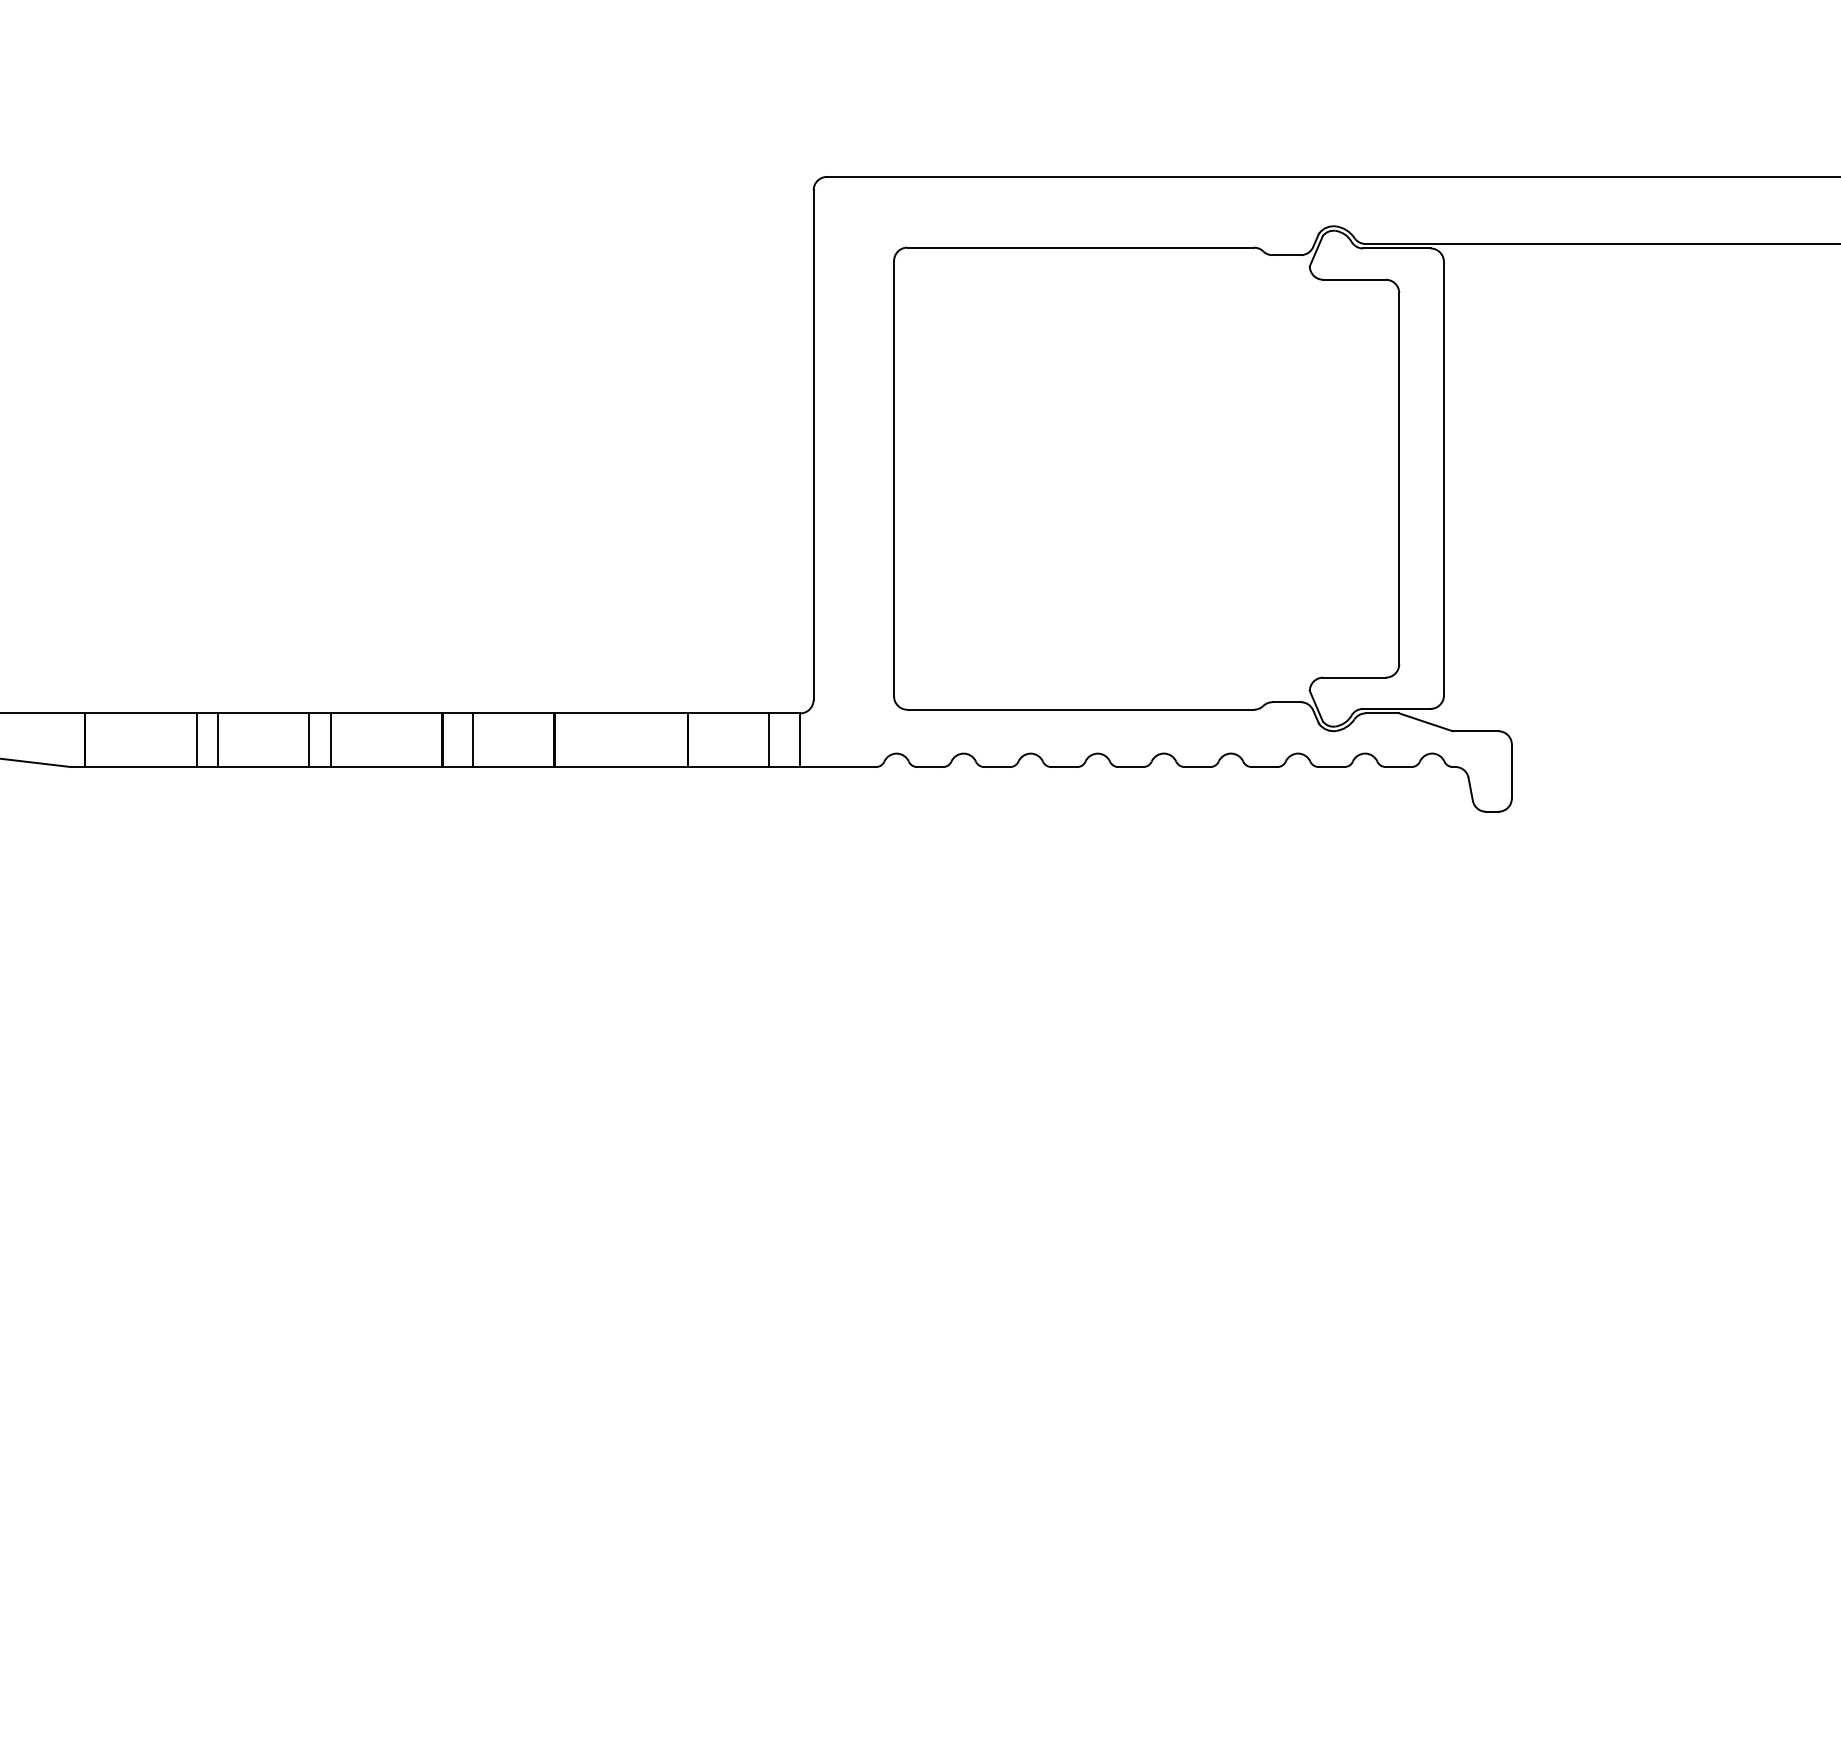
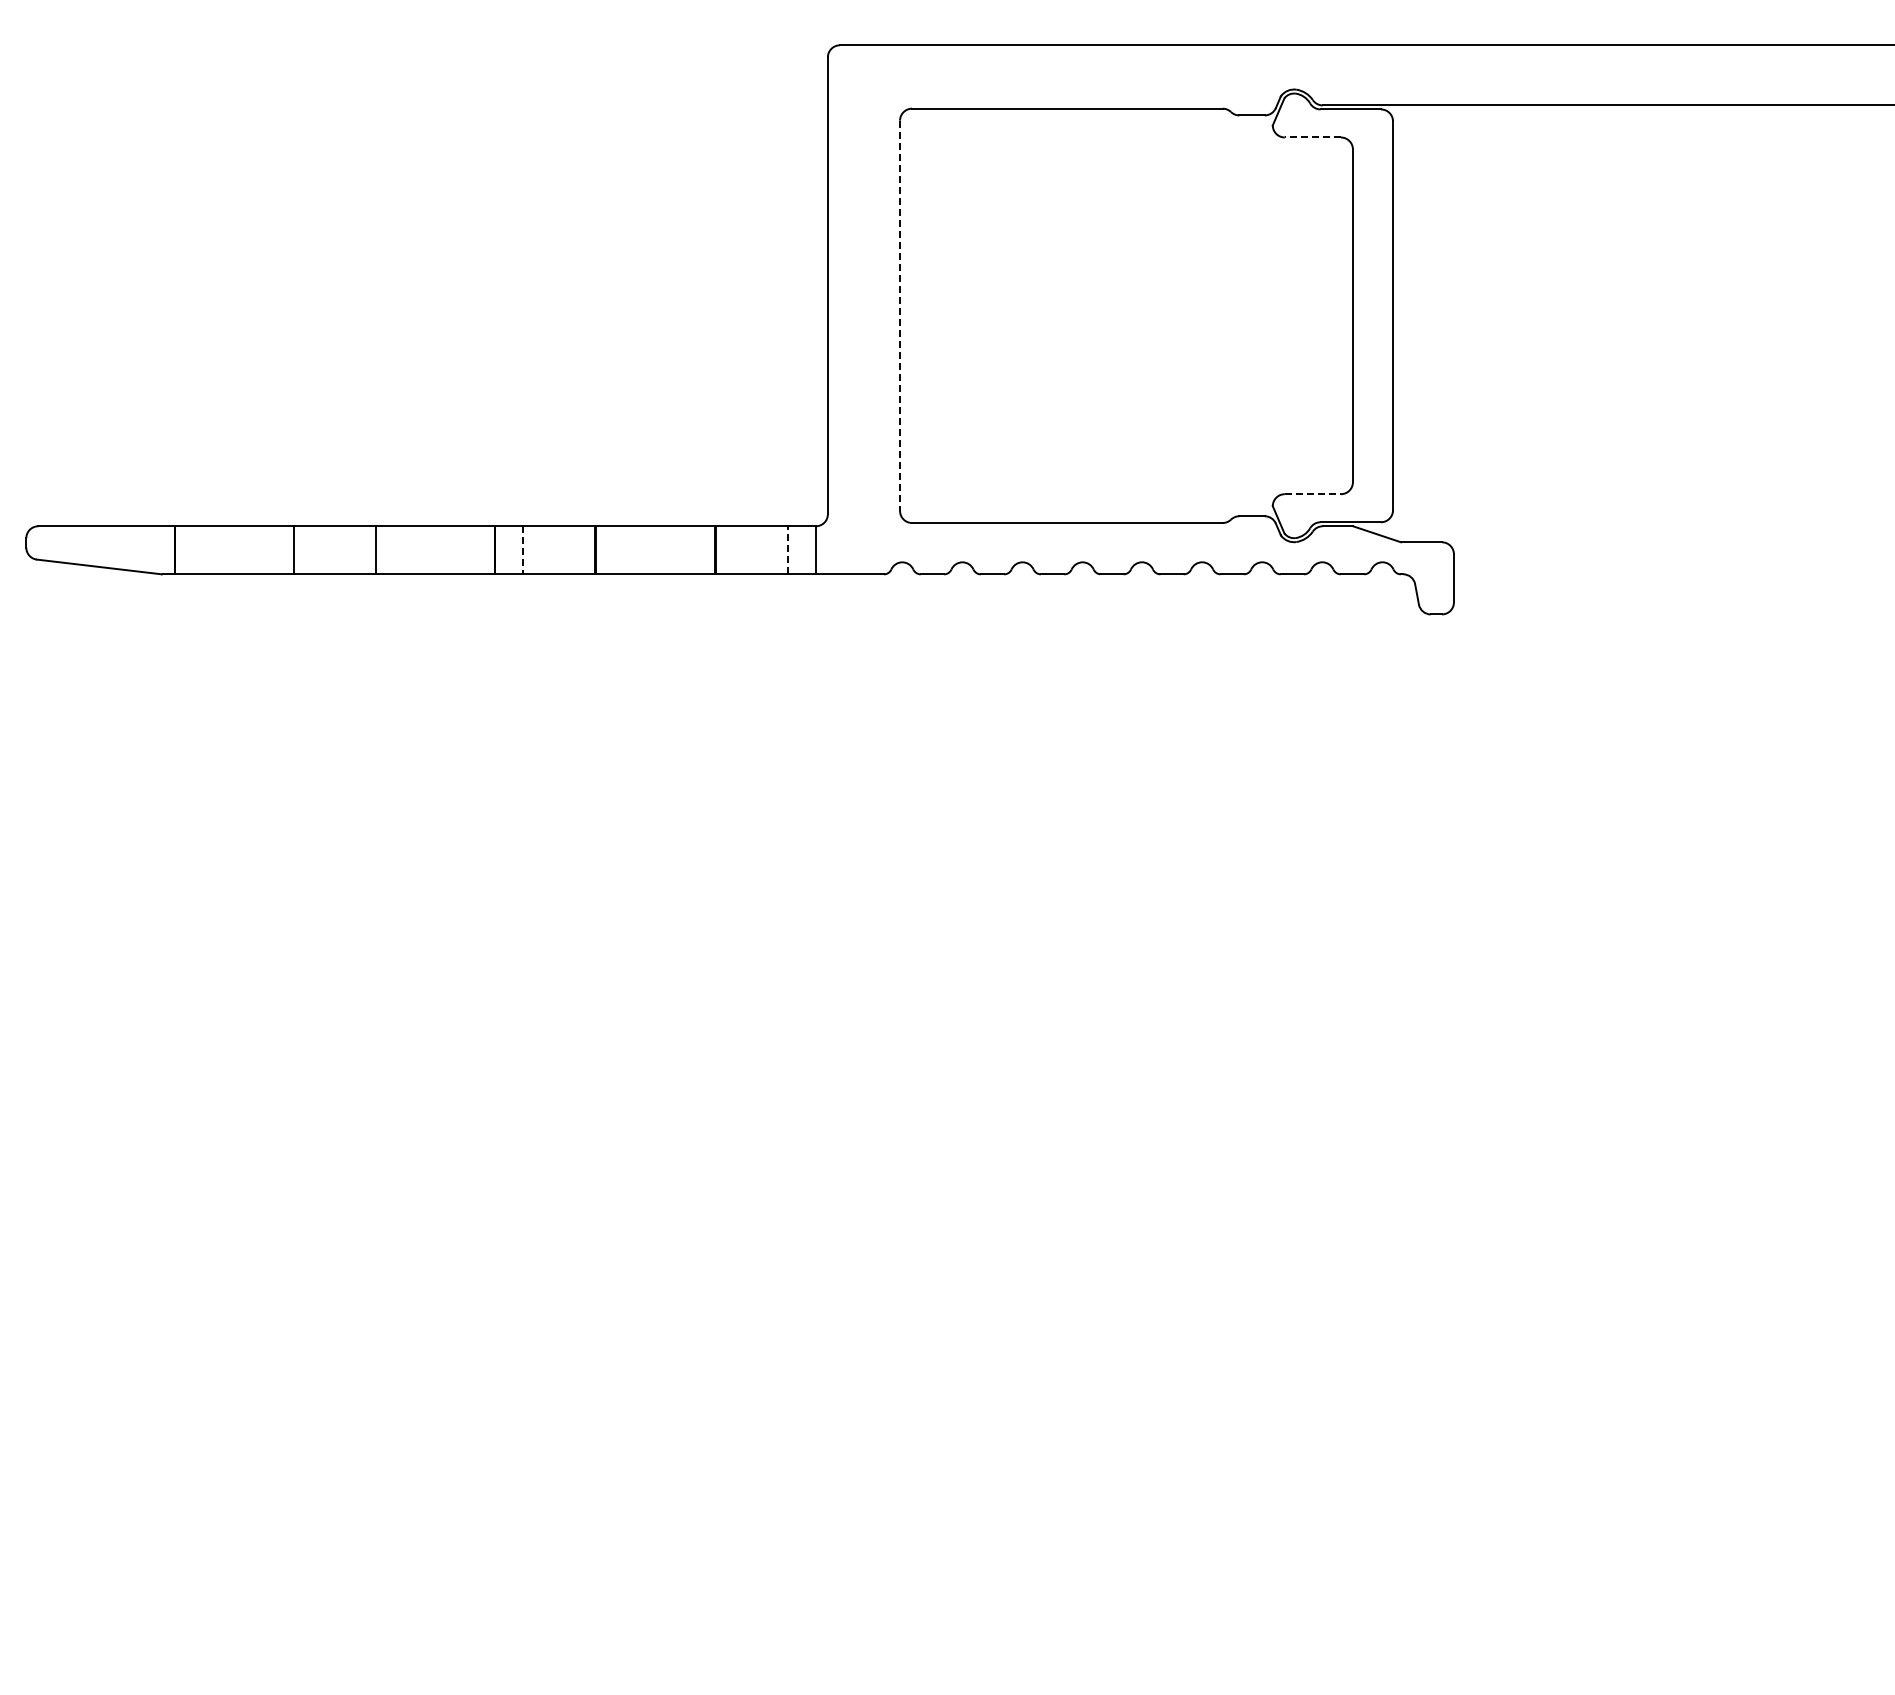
line: (1354, 279) -> (1312, 137), solid -> dashed
line: (894, 479) -> (900, 316), solid -> dashed
line: (1355, 677) -> (1313, 494), solid -> dashed
line: (769, 739) -> (788, 549), solid -> dashed
line: (196, 740) -> (274, 550), removed
line: (331, 740) -> (395, 550), removed
line: (472, 740) -> (522, 550), solid -> dashed

